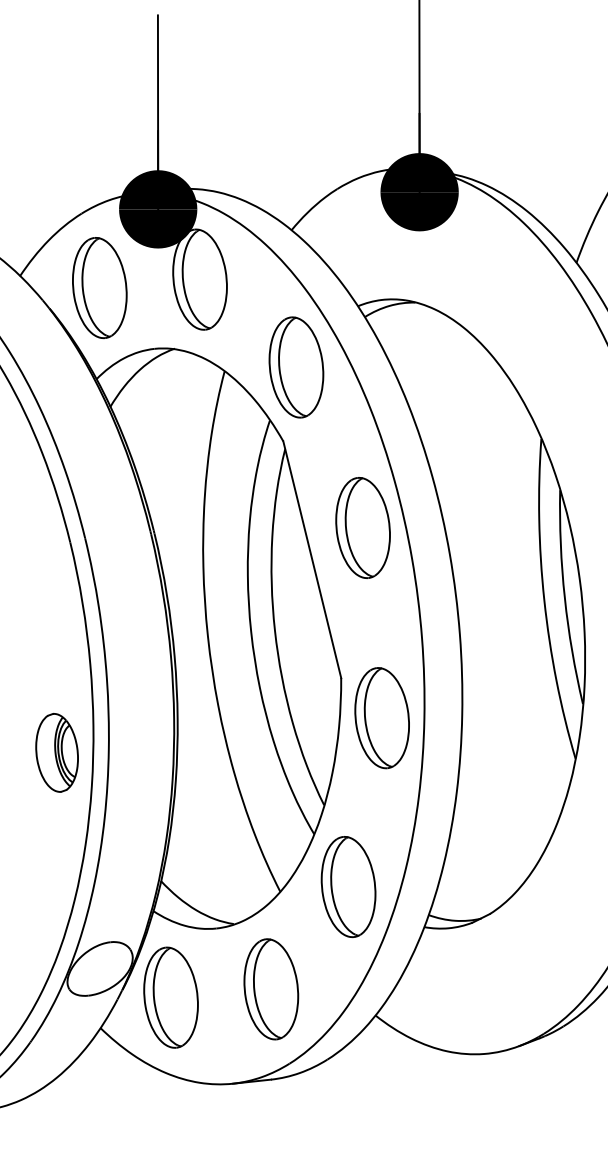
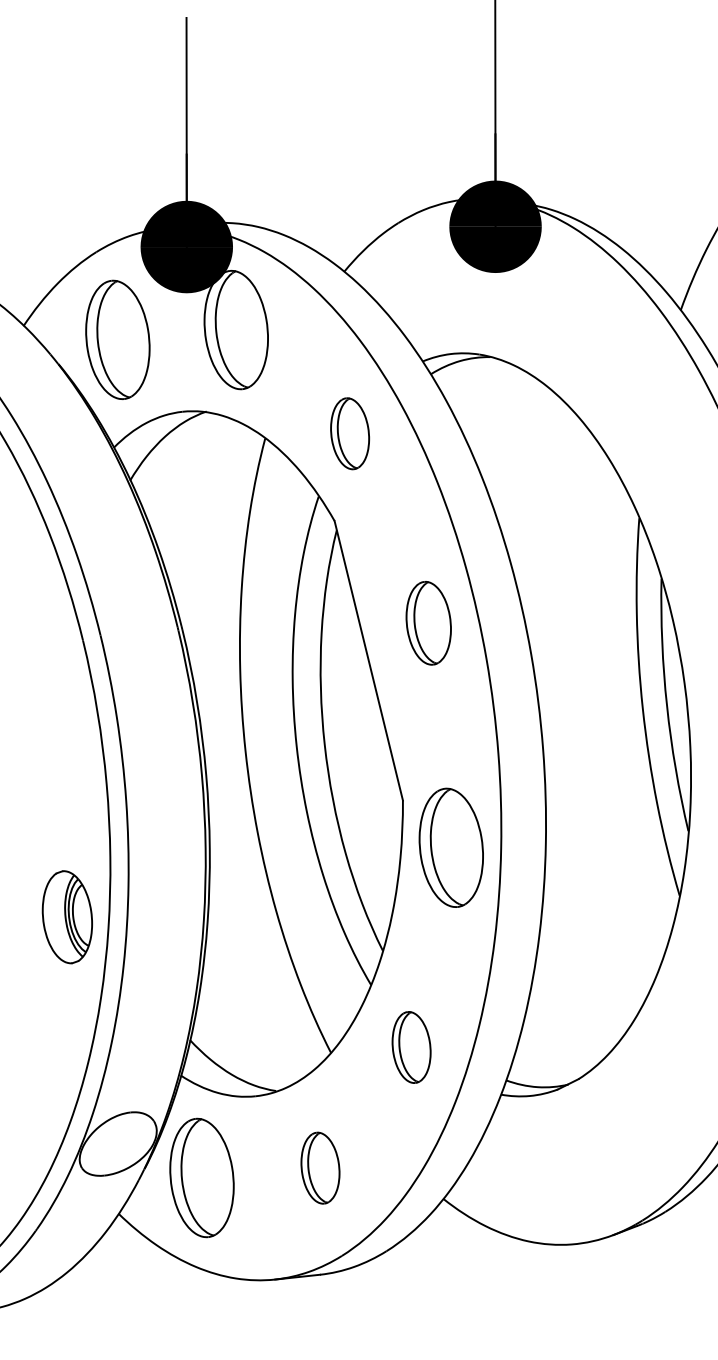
part: (296, 367) -> (350, 433), size x0.6
part: (362, 527) -> (428, 622), size x0.7
part: (56, 752) -> (66, 916), moved
part: (348, 887) -> (411, 1047), size x0.6
part: (271, 989) -> (320, 1168), size x0.6

